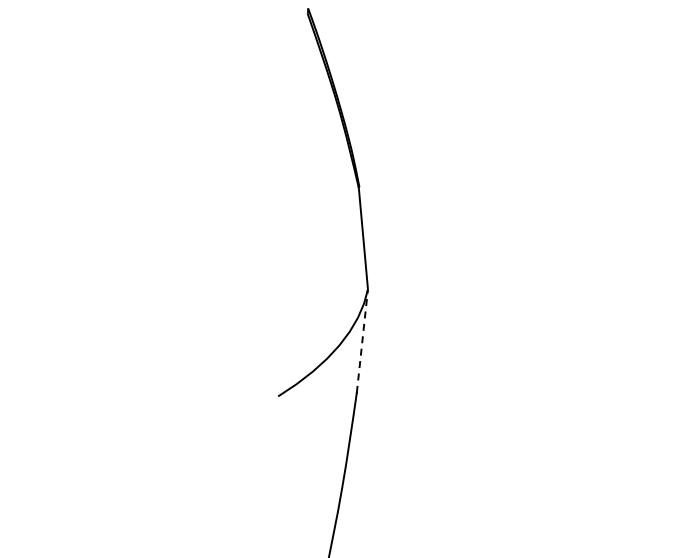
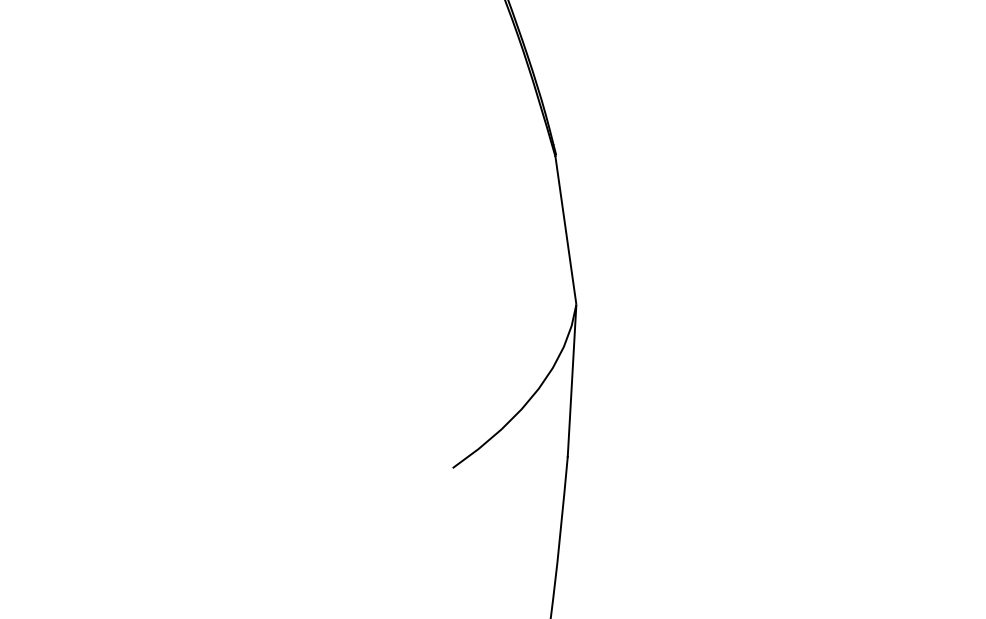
line: (362, 342) -> (572, 382), dashed -> solid

